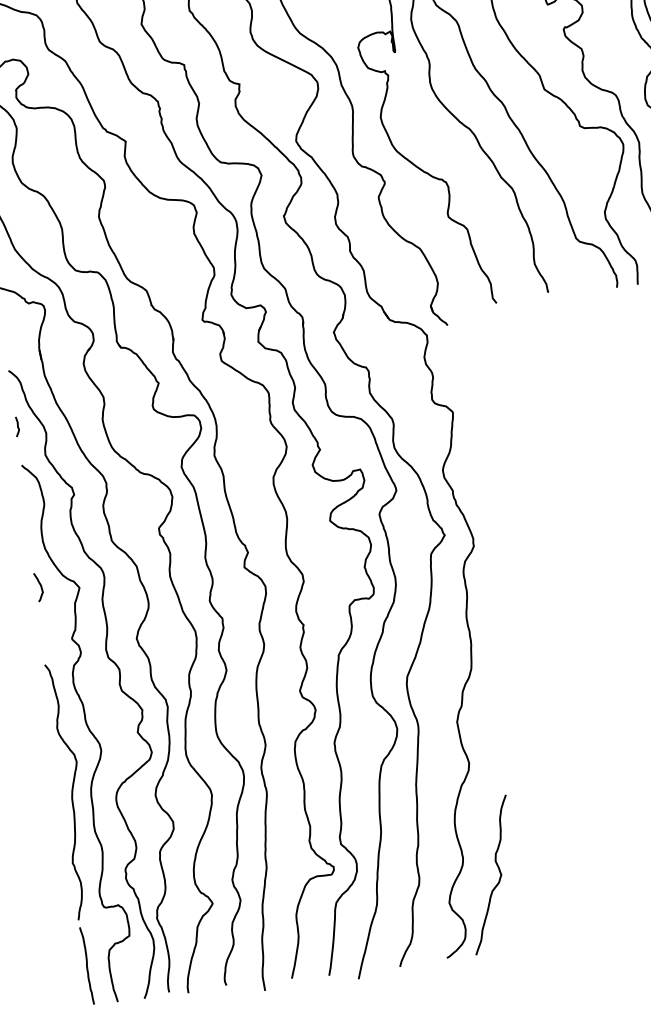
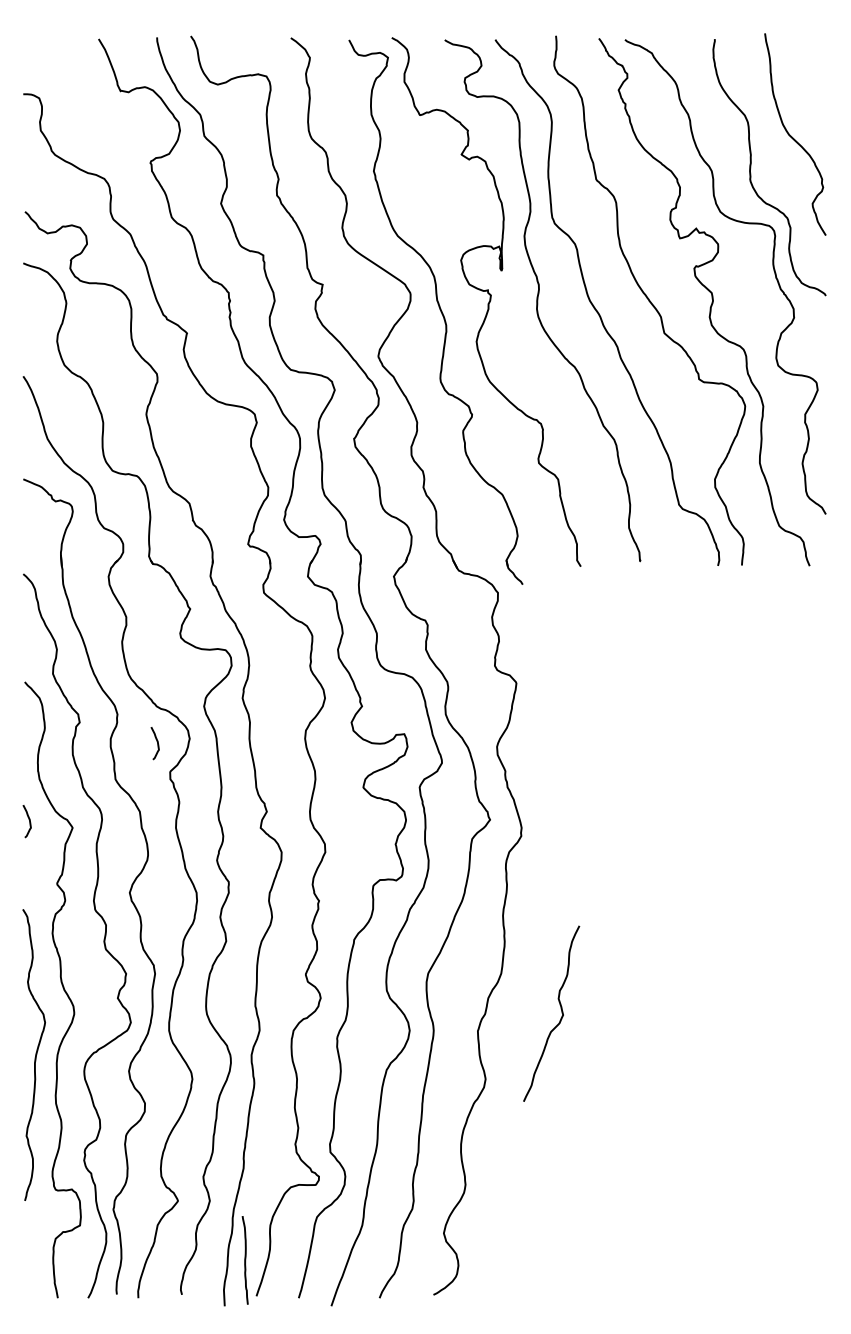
curve: (17, 426) -> (25, 637), removed
curve: (143, 503) -> (156, 741), added
curve: (499, 873) -> (561, 1013), moved
curve: (86, 966) -> (244, 1260), moved

